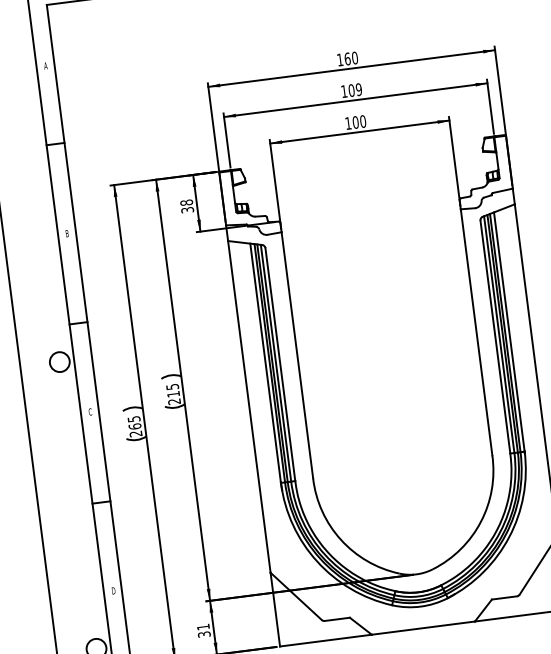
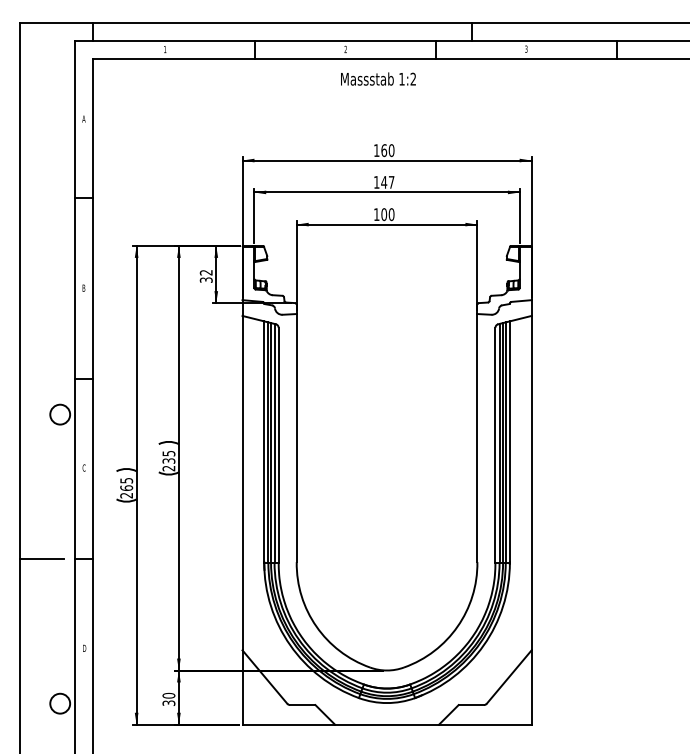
text: (354, 90) -> (387, 182), 109 -> 147
text: (186, 202) -> (206, 272), 38 -> 32
text: (173, 393) -> (168, 460), 215 -> 235
line: (59, 508) -> (41, 559), added
text: (202, 626) -> (168, 695), 31 -> 30

